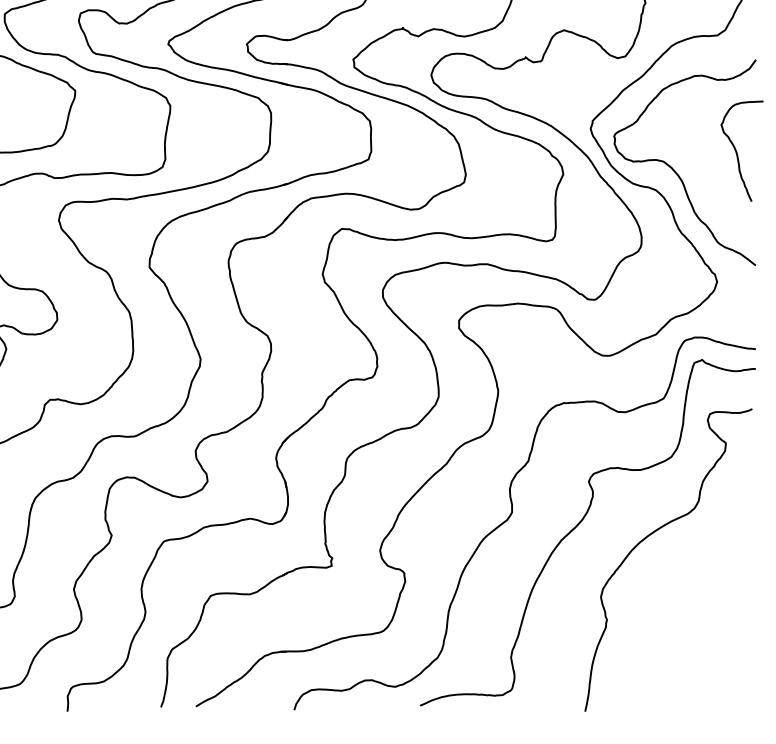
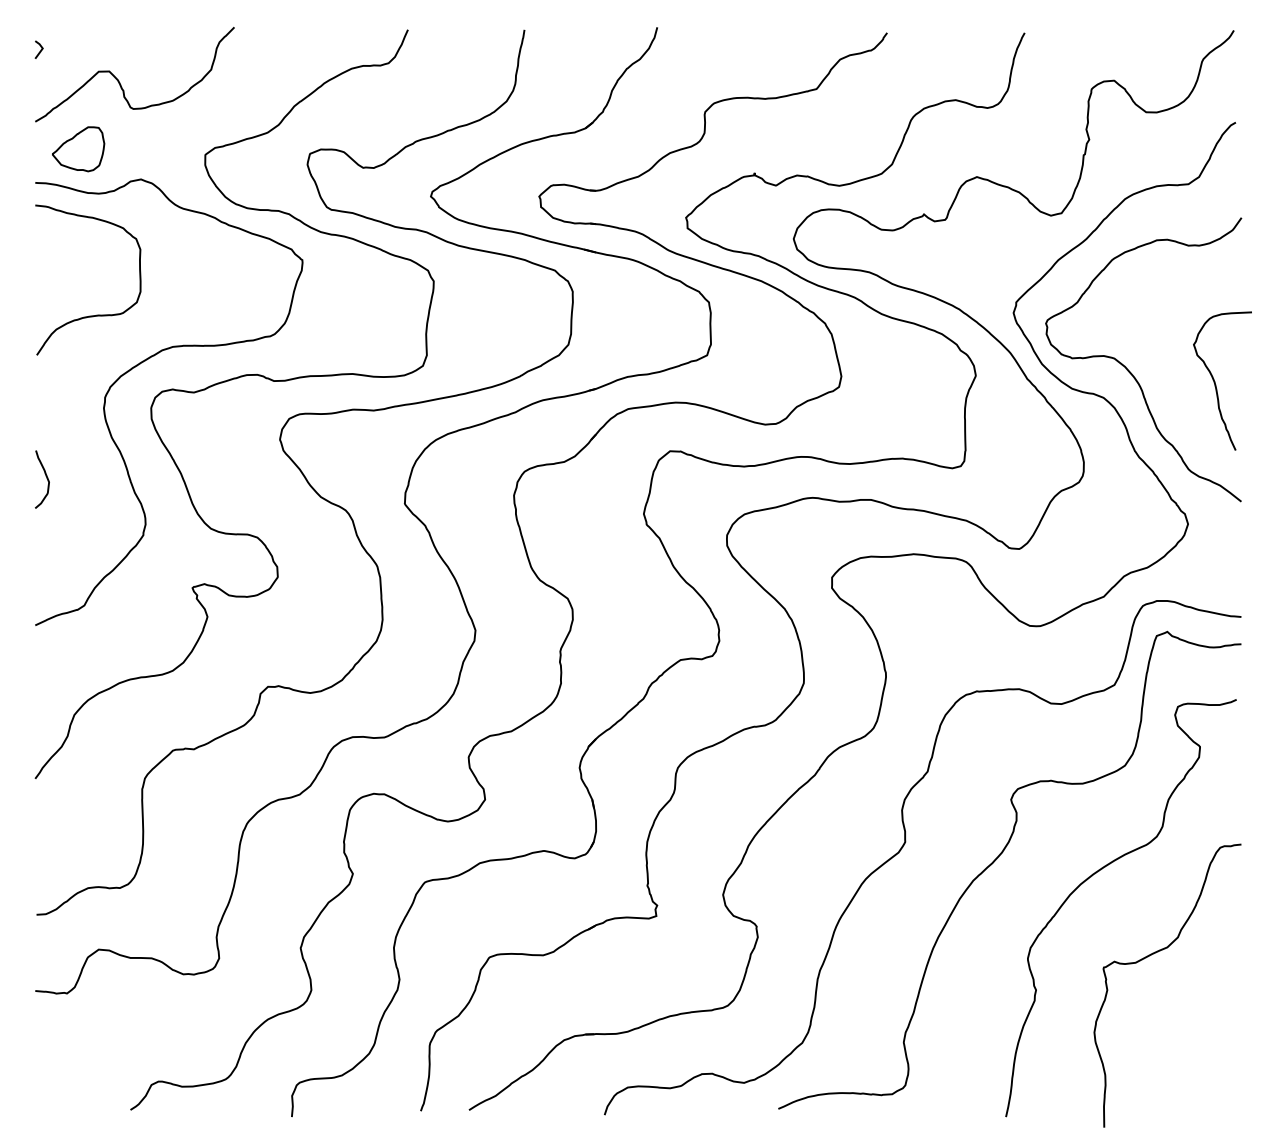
curve: (737, 151) -> (1215, 381), moved
curve: (694, 593) -> (1156, 953), added

